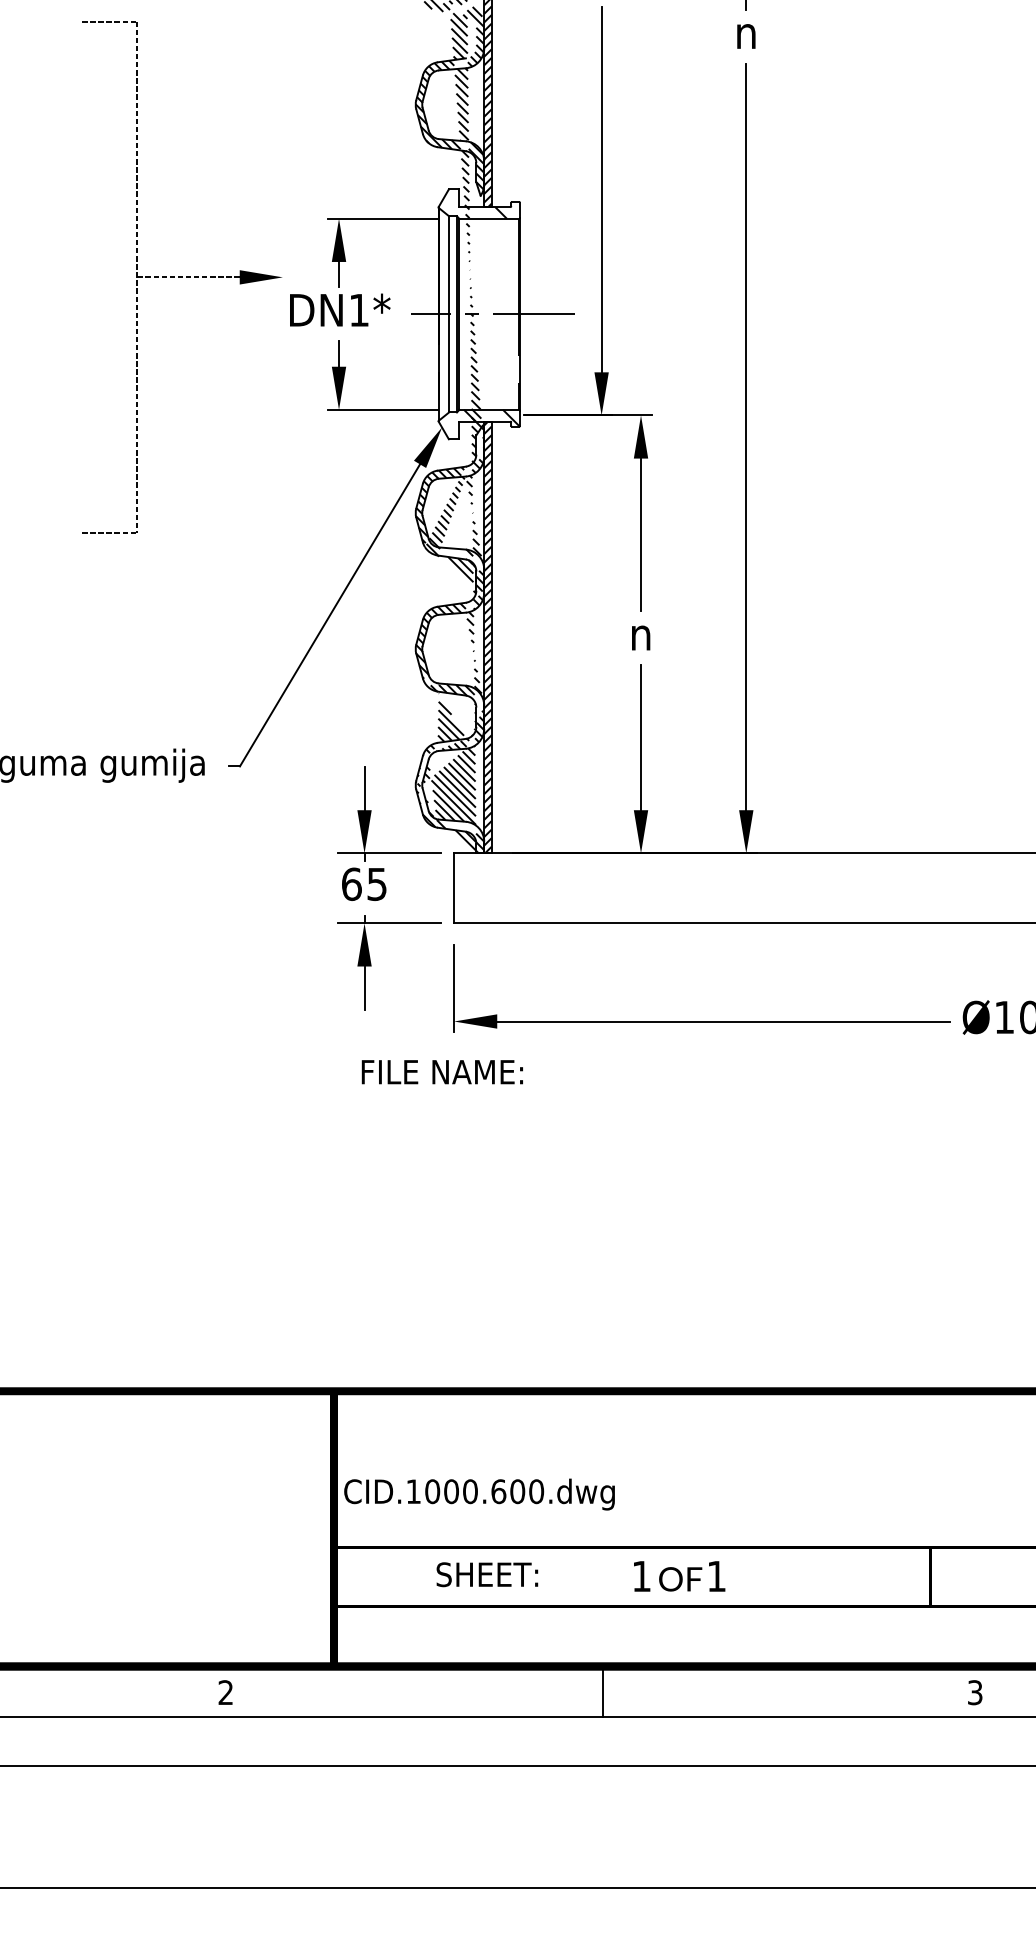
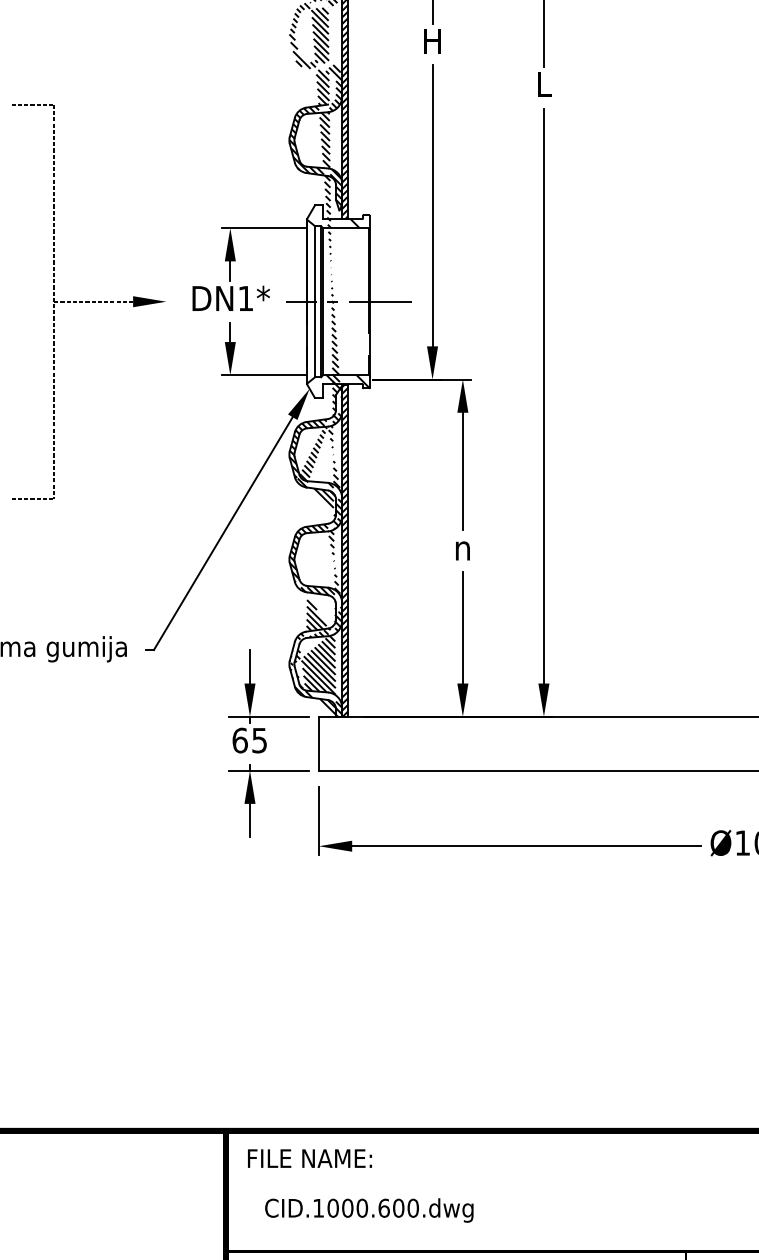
text: (746, 32) -> (544, 84), n -> L
part: (182, 277) -> (89, 301), moved
text: (441, 1072) -> (309, 1158), moved
text: (479, 1494) -> (369, 1210), moved

